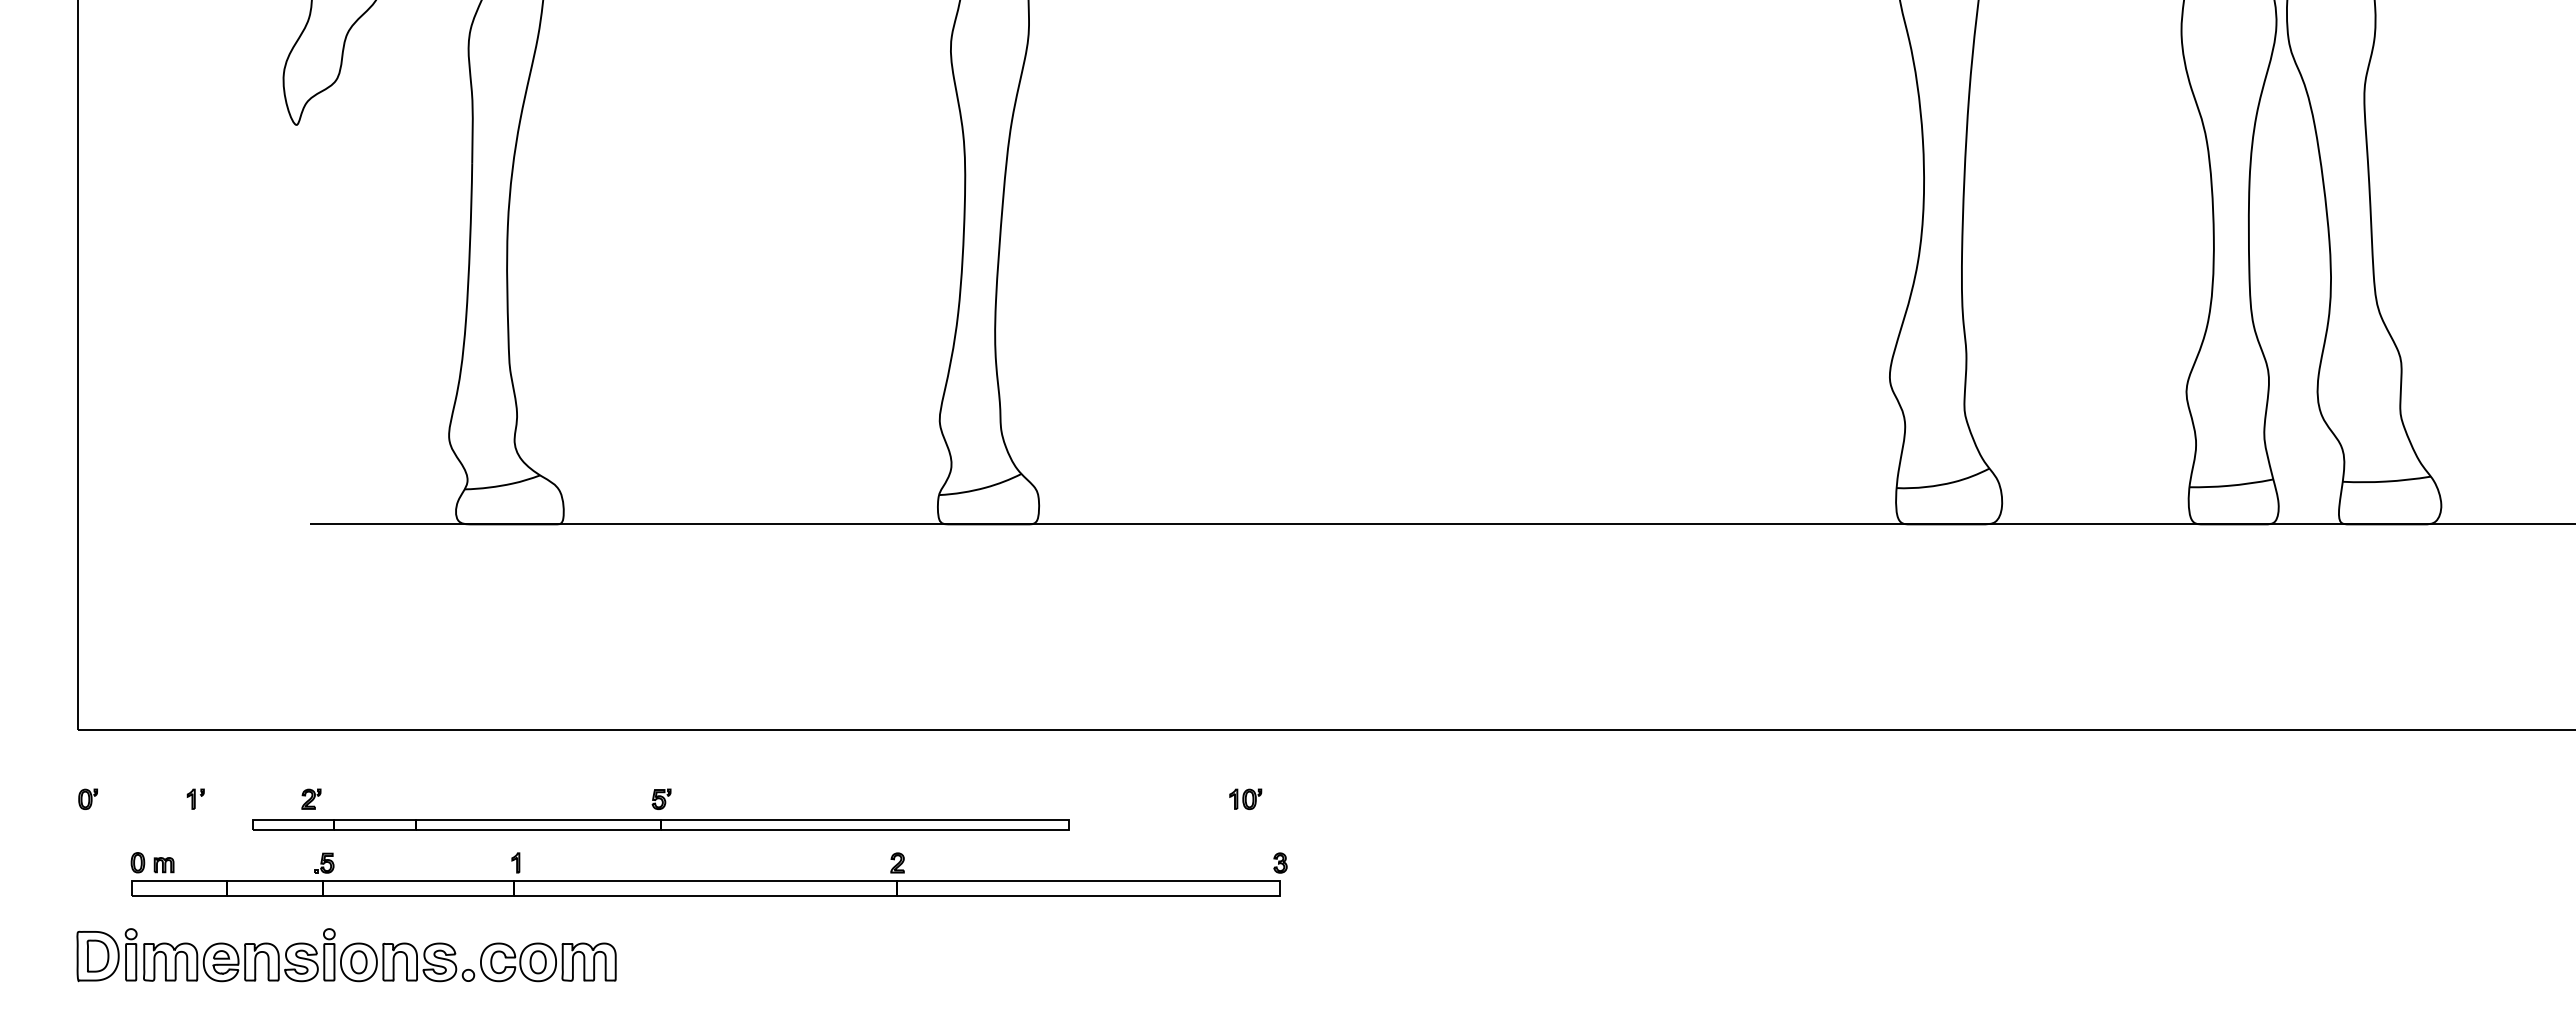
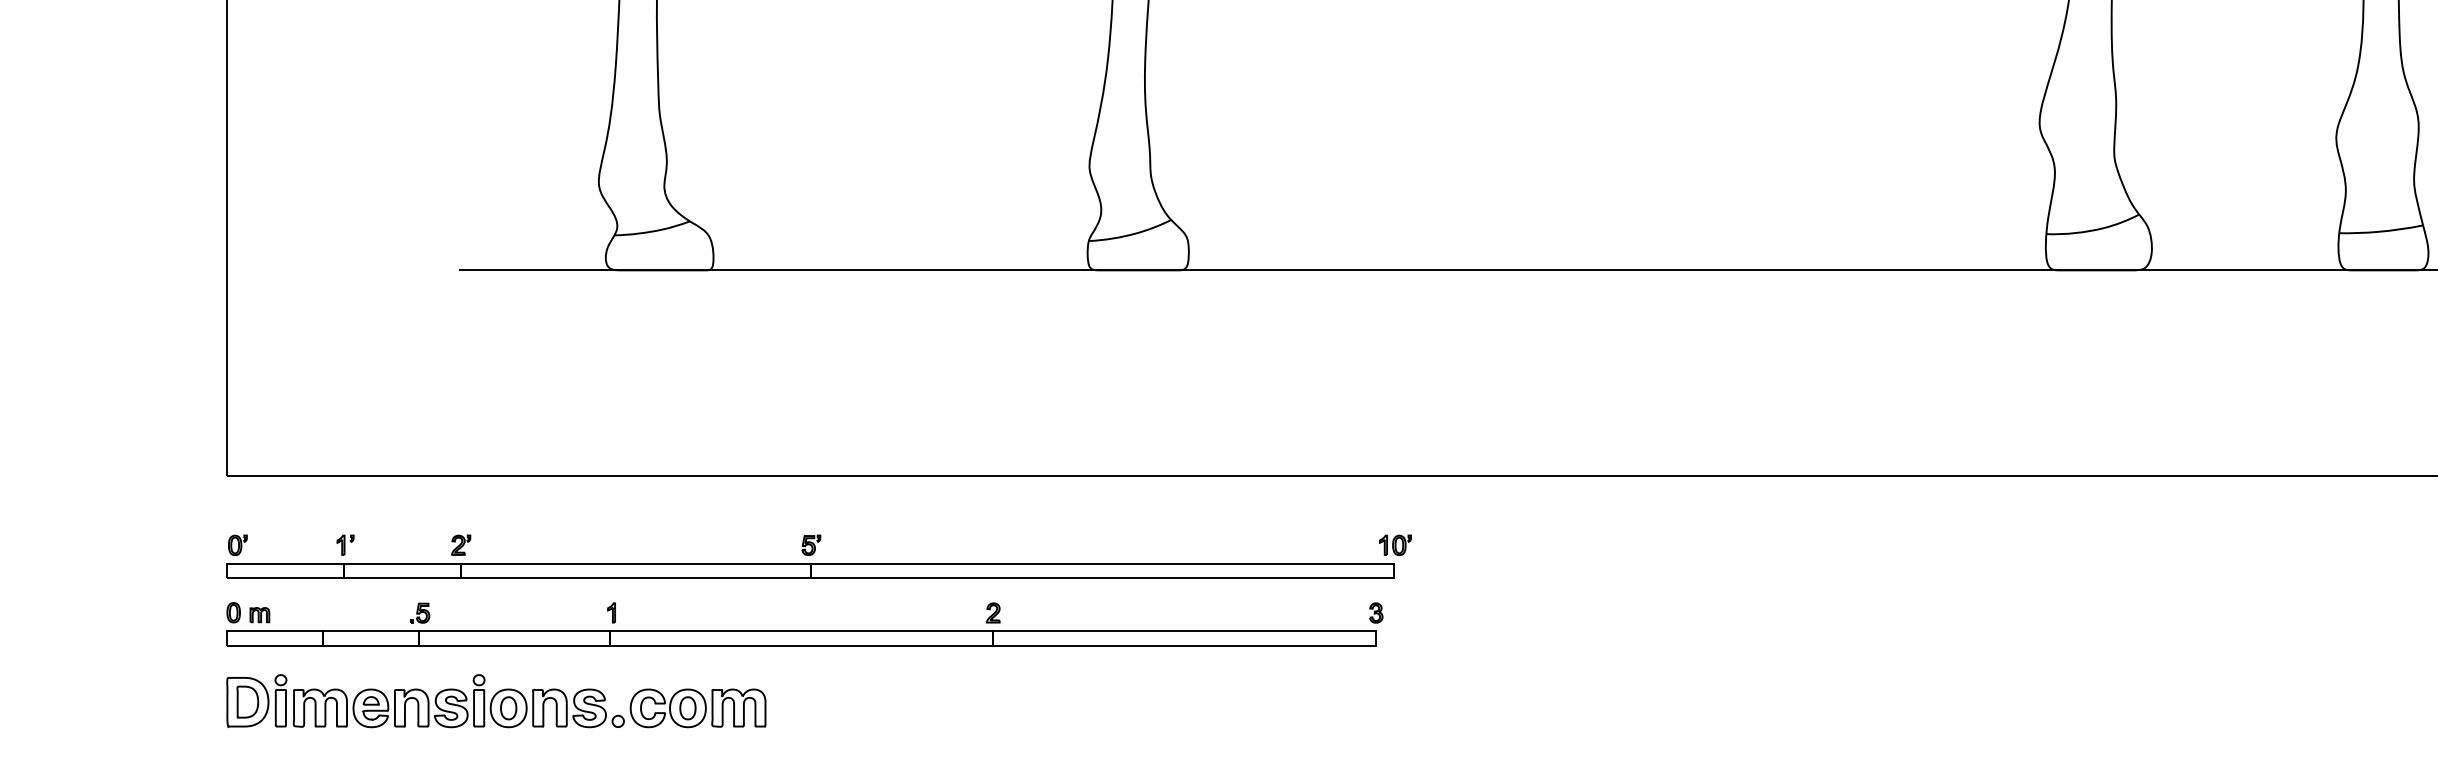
part: (660, 824) -> (810, 570), size x1.43
part: (708, 874) -> (804, 624), moved

